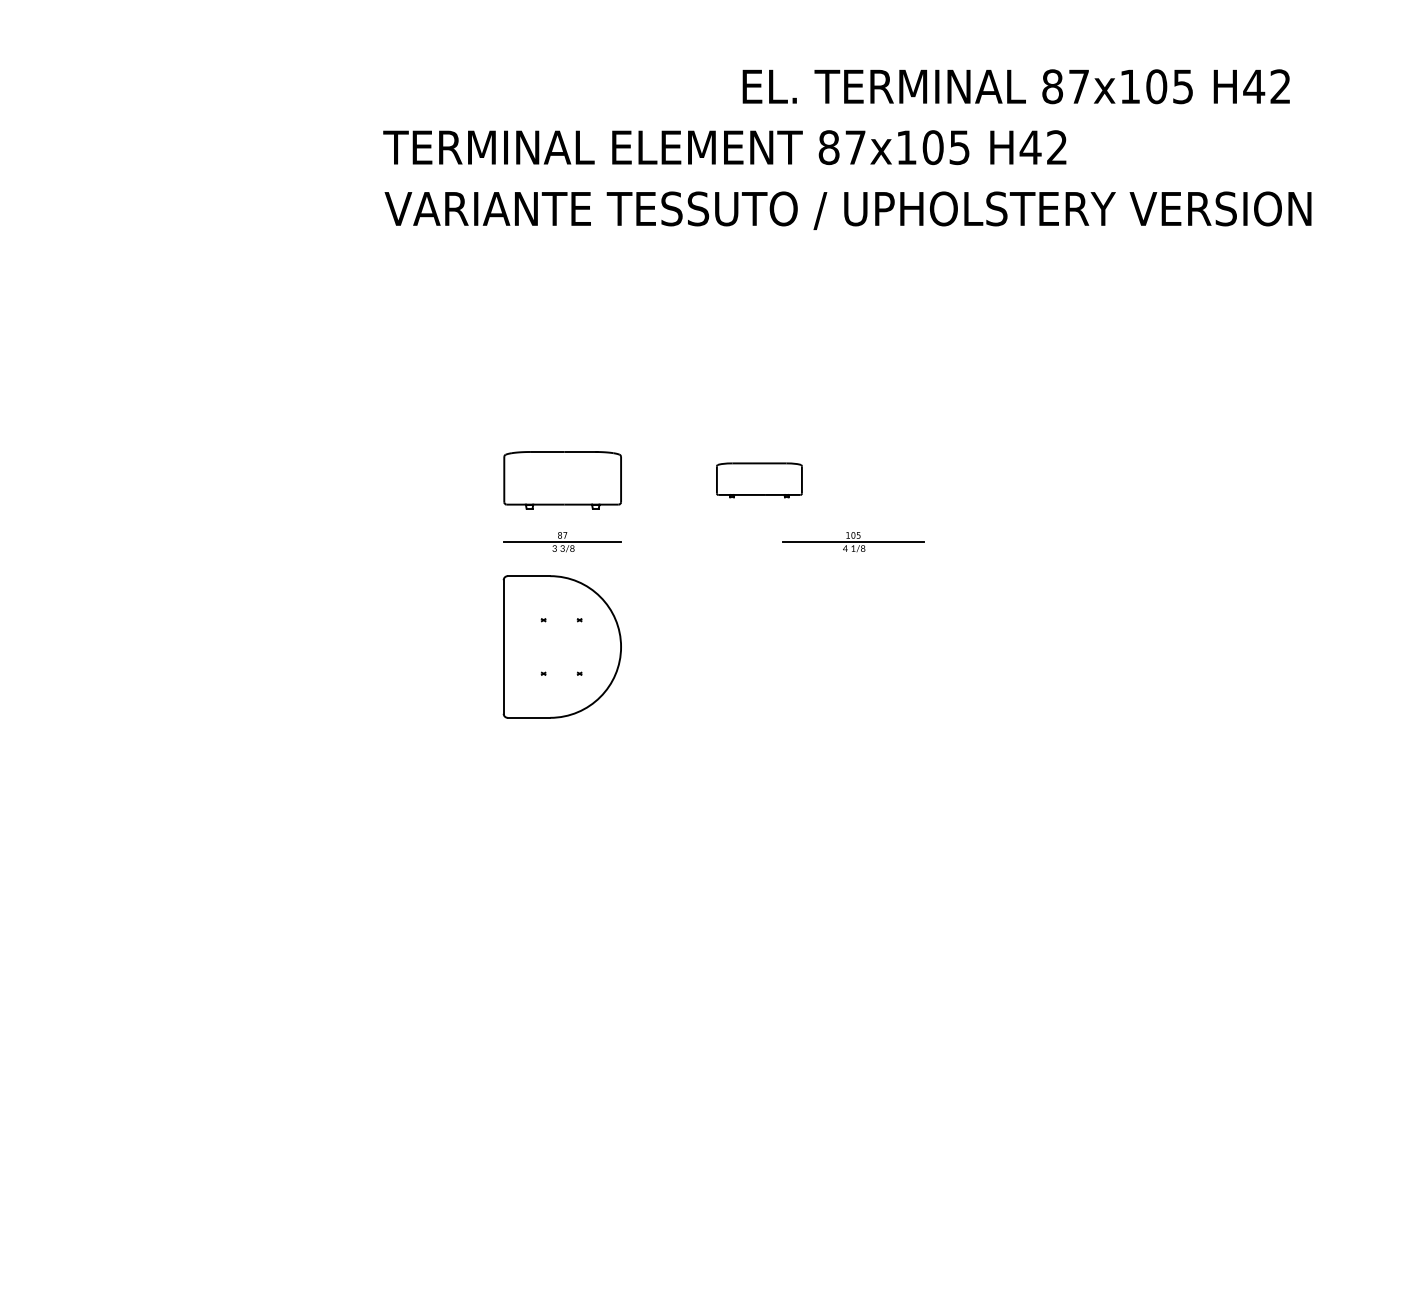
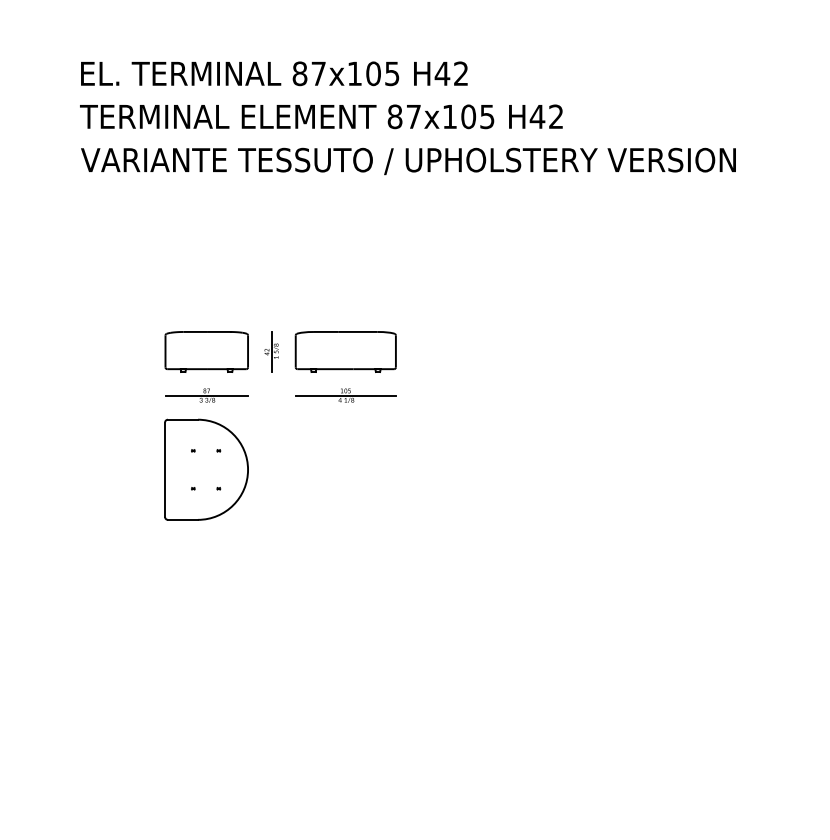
text: (1015, 86) -> (273, 73), moved
part: (654, 480) -> (271, 352), added
part: (759, 480) -> (345, 352), size x1.67
part: (853, 542) -> (345, 395), moved

